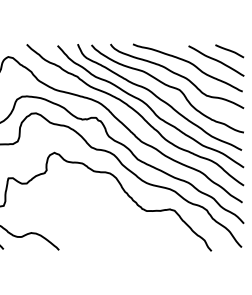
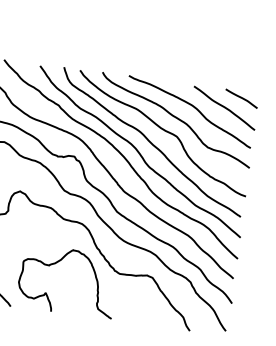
curve: (94, 208) -> (58, 262), added

